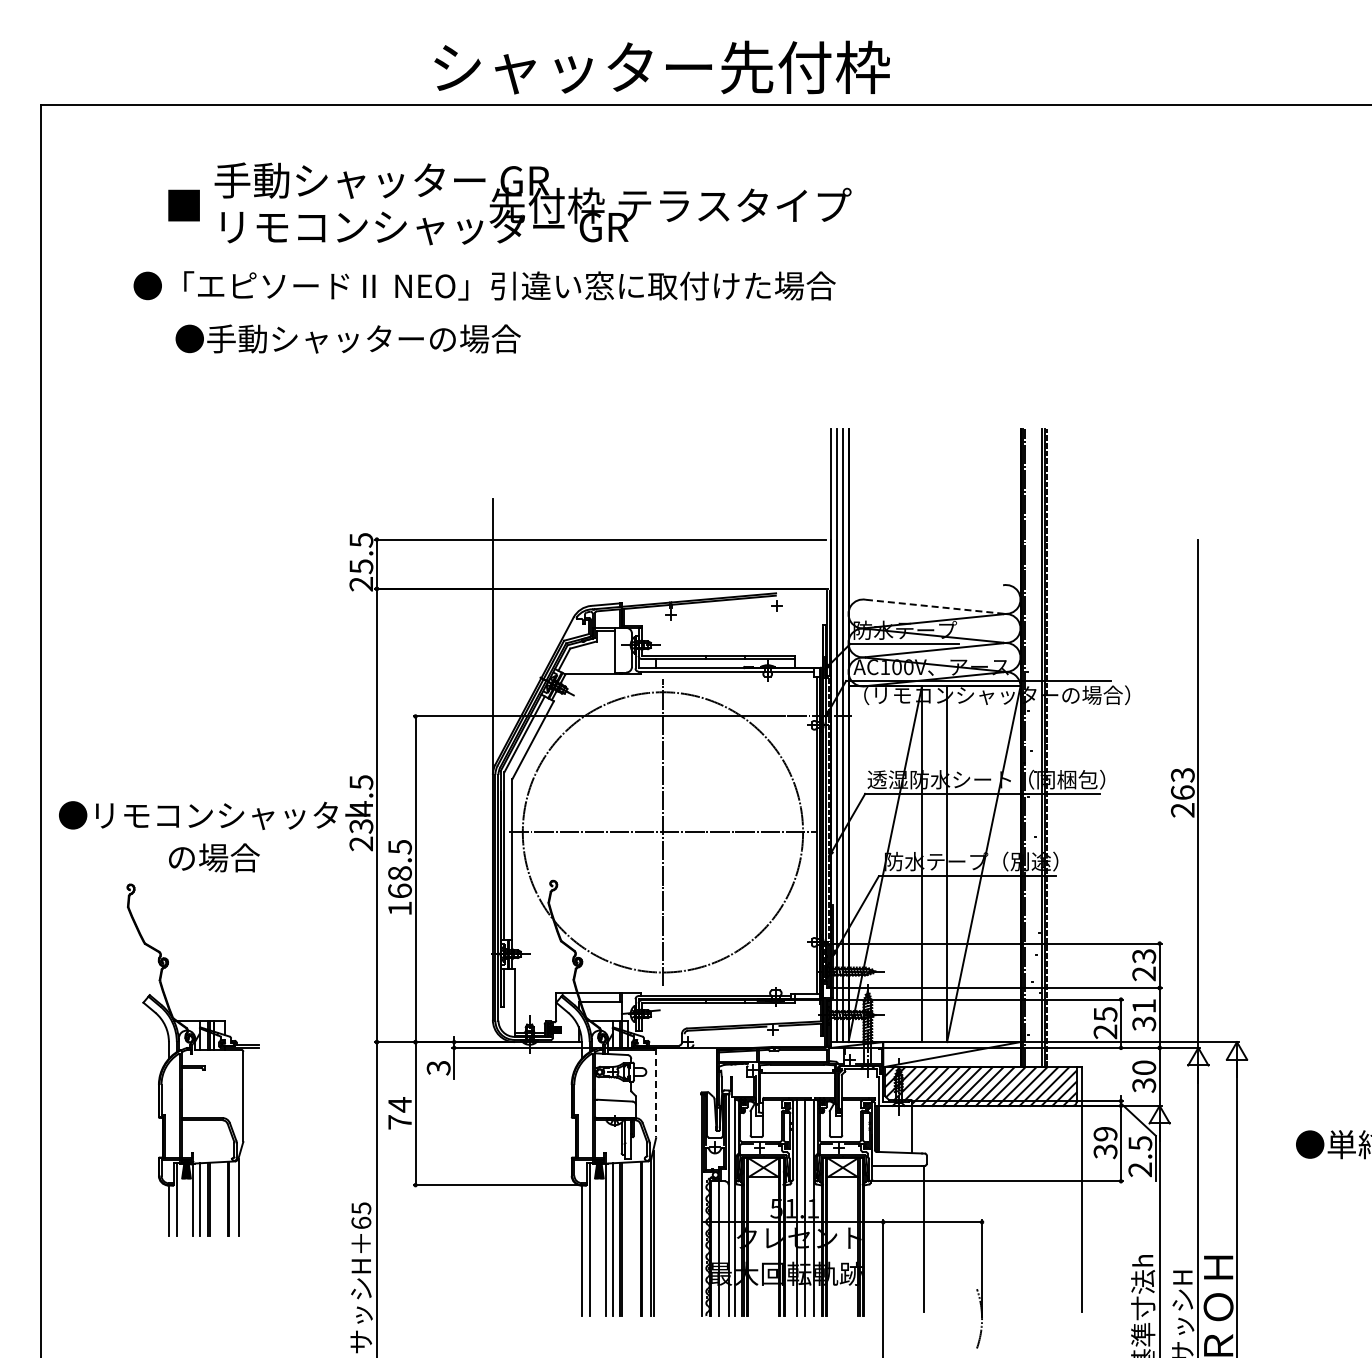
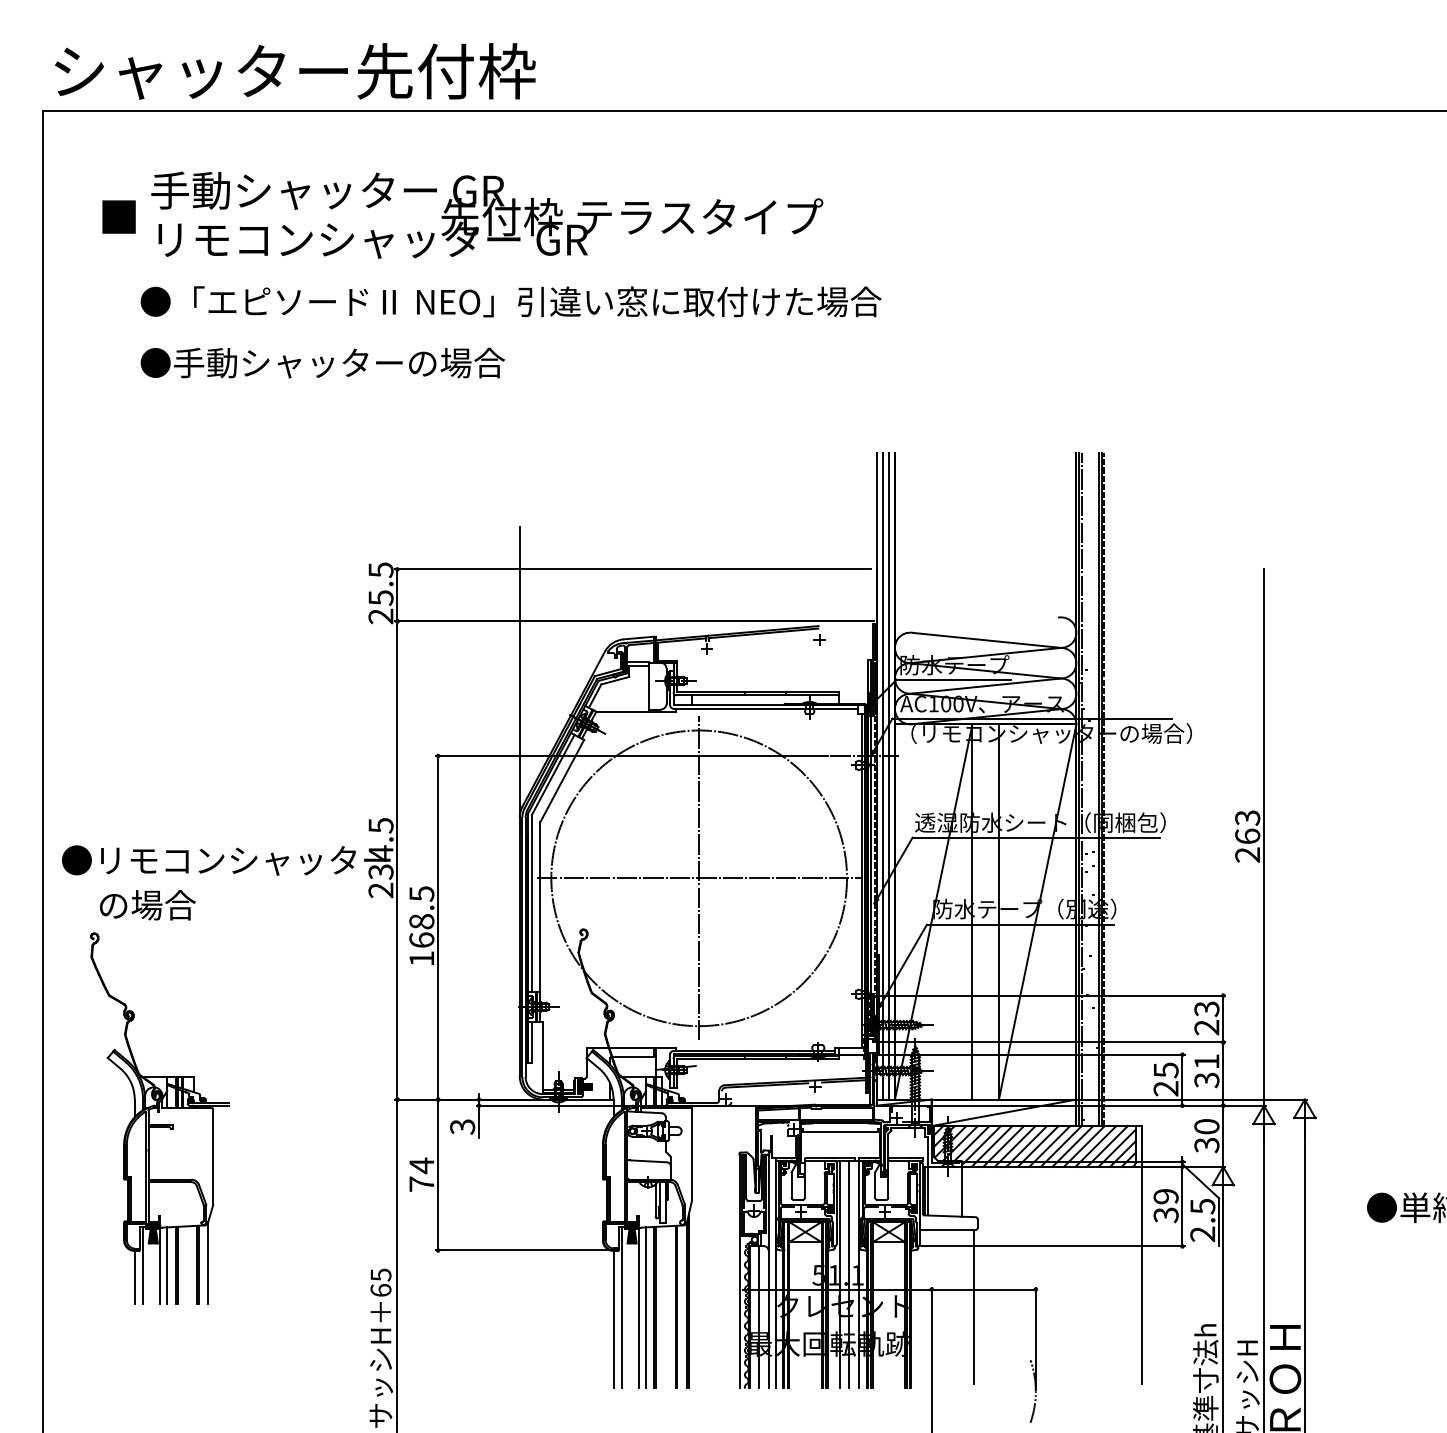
text: (661, 67) -> (294, 71), moved
text: (509, 203) -> (462, 214), moved
text: (347, 338) -> (322, 362), moved
line: (934, 606) -> (985, 640), dashed -> solid
text: (214, 857) -> (147, 904), moved
part: (192, 1059) -> (159, 1117), moved
line: (656, 1092) -> (692, 1152), dashed -> solid

